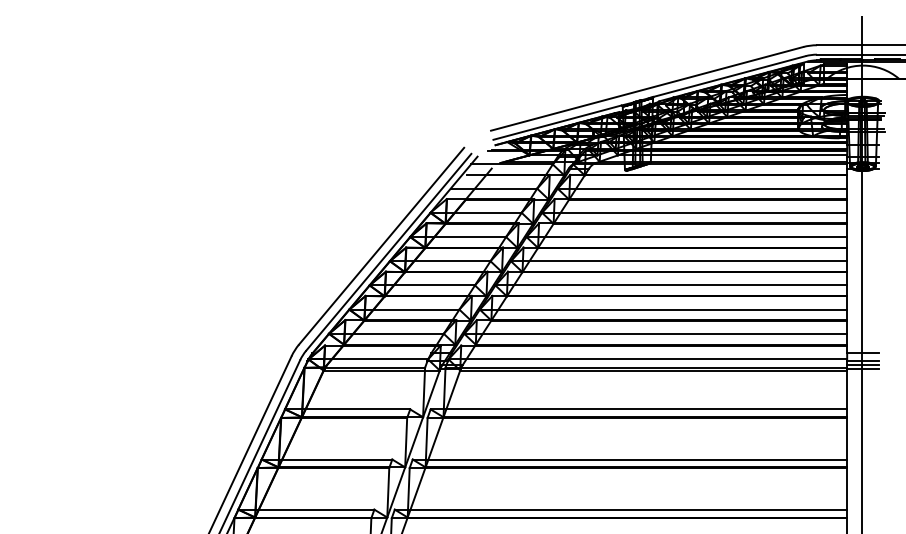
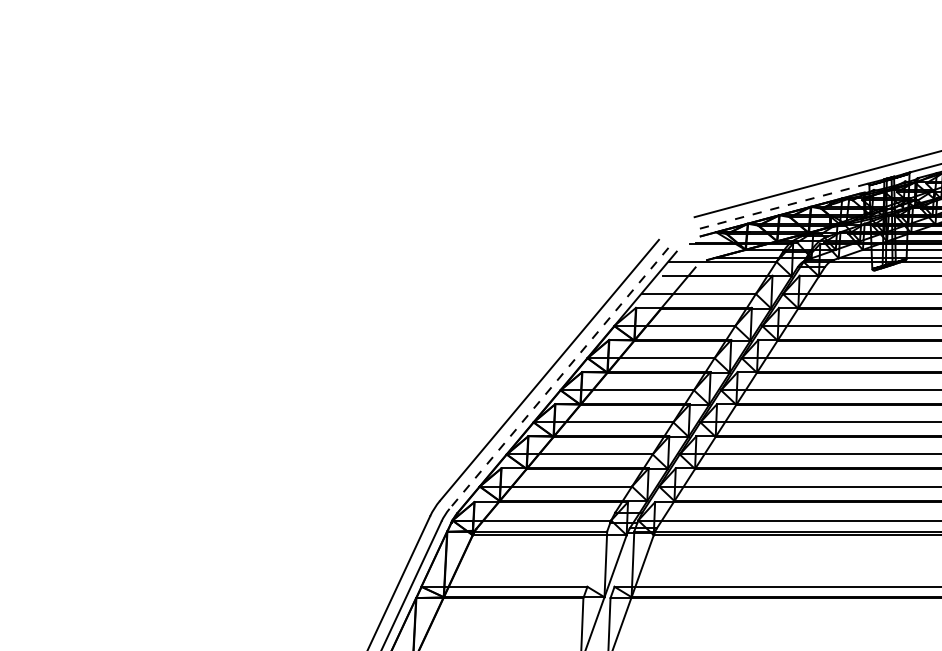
line: (556, 122) -> (781, 206), solid -> dashed
line: (388, 252) -> (558, 378), solid -> dashed

